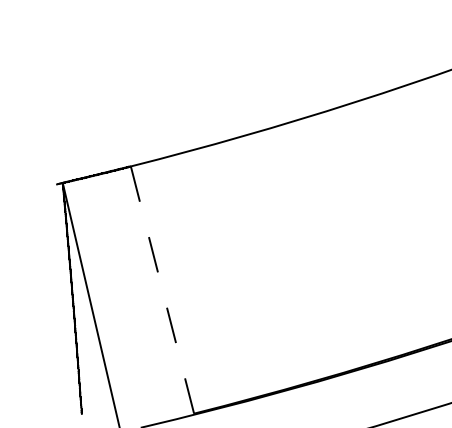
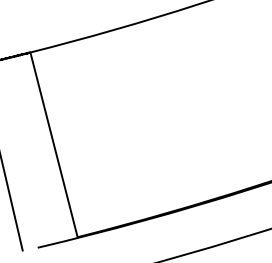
line: (162, 290) -> (54, 145), dashed -> solid

